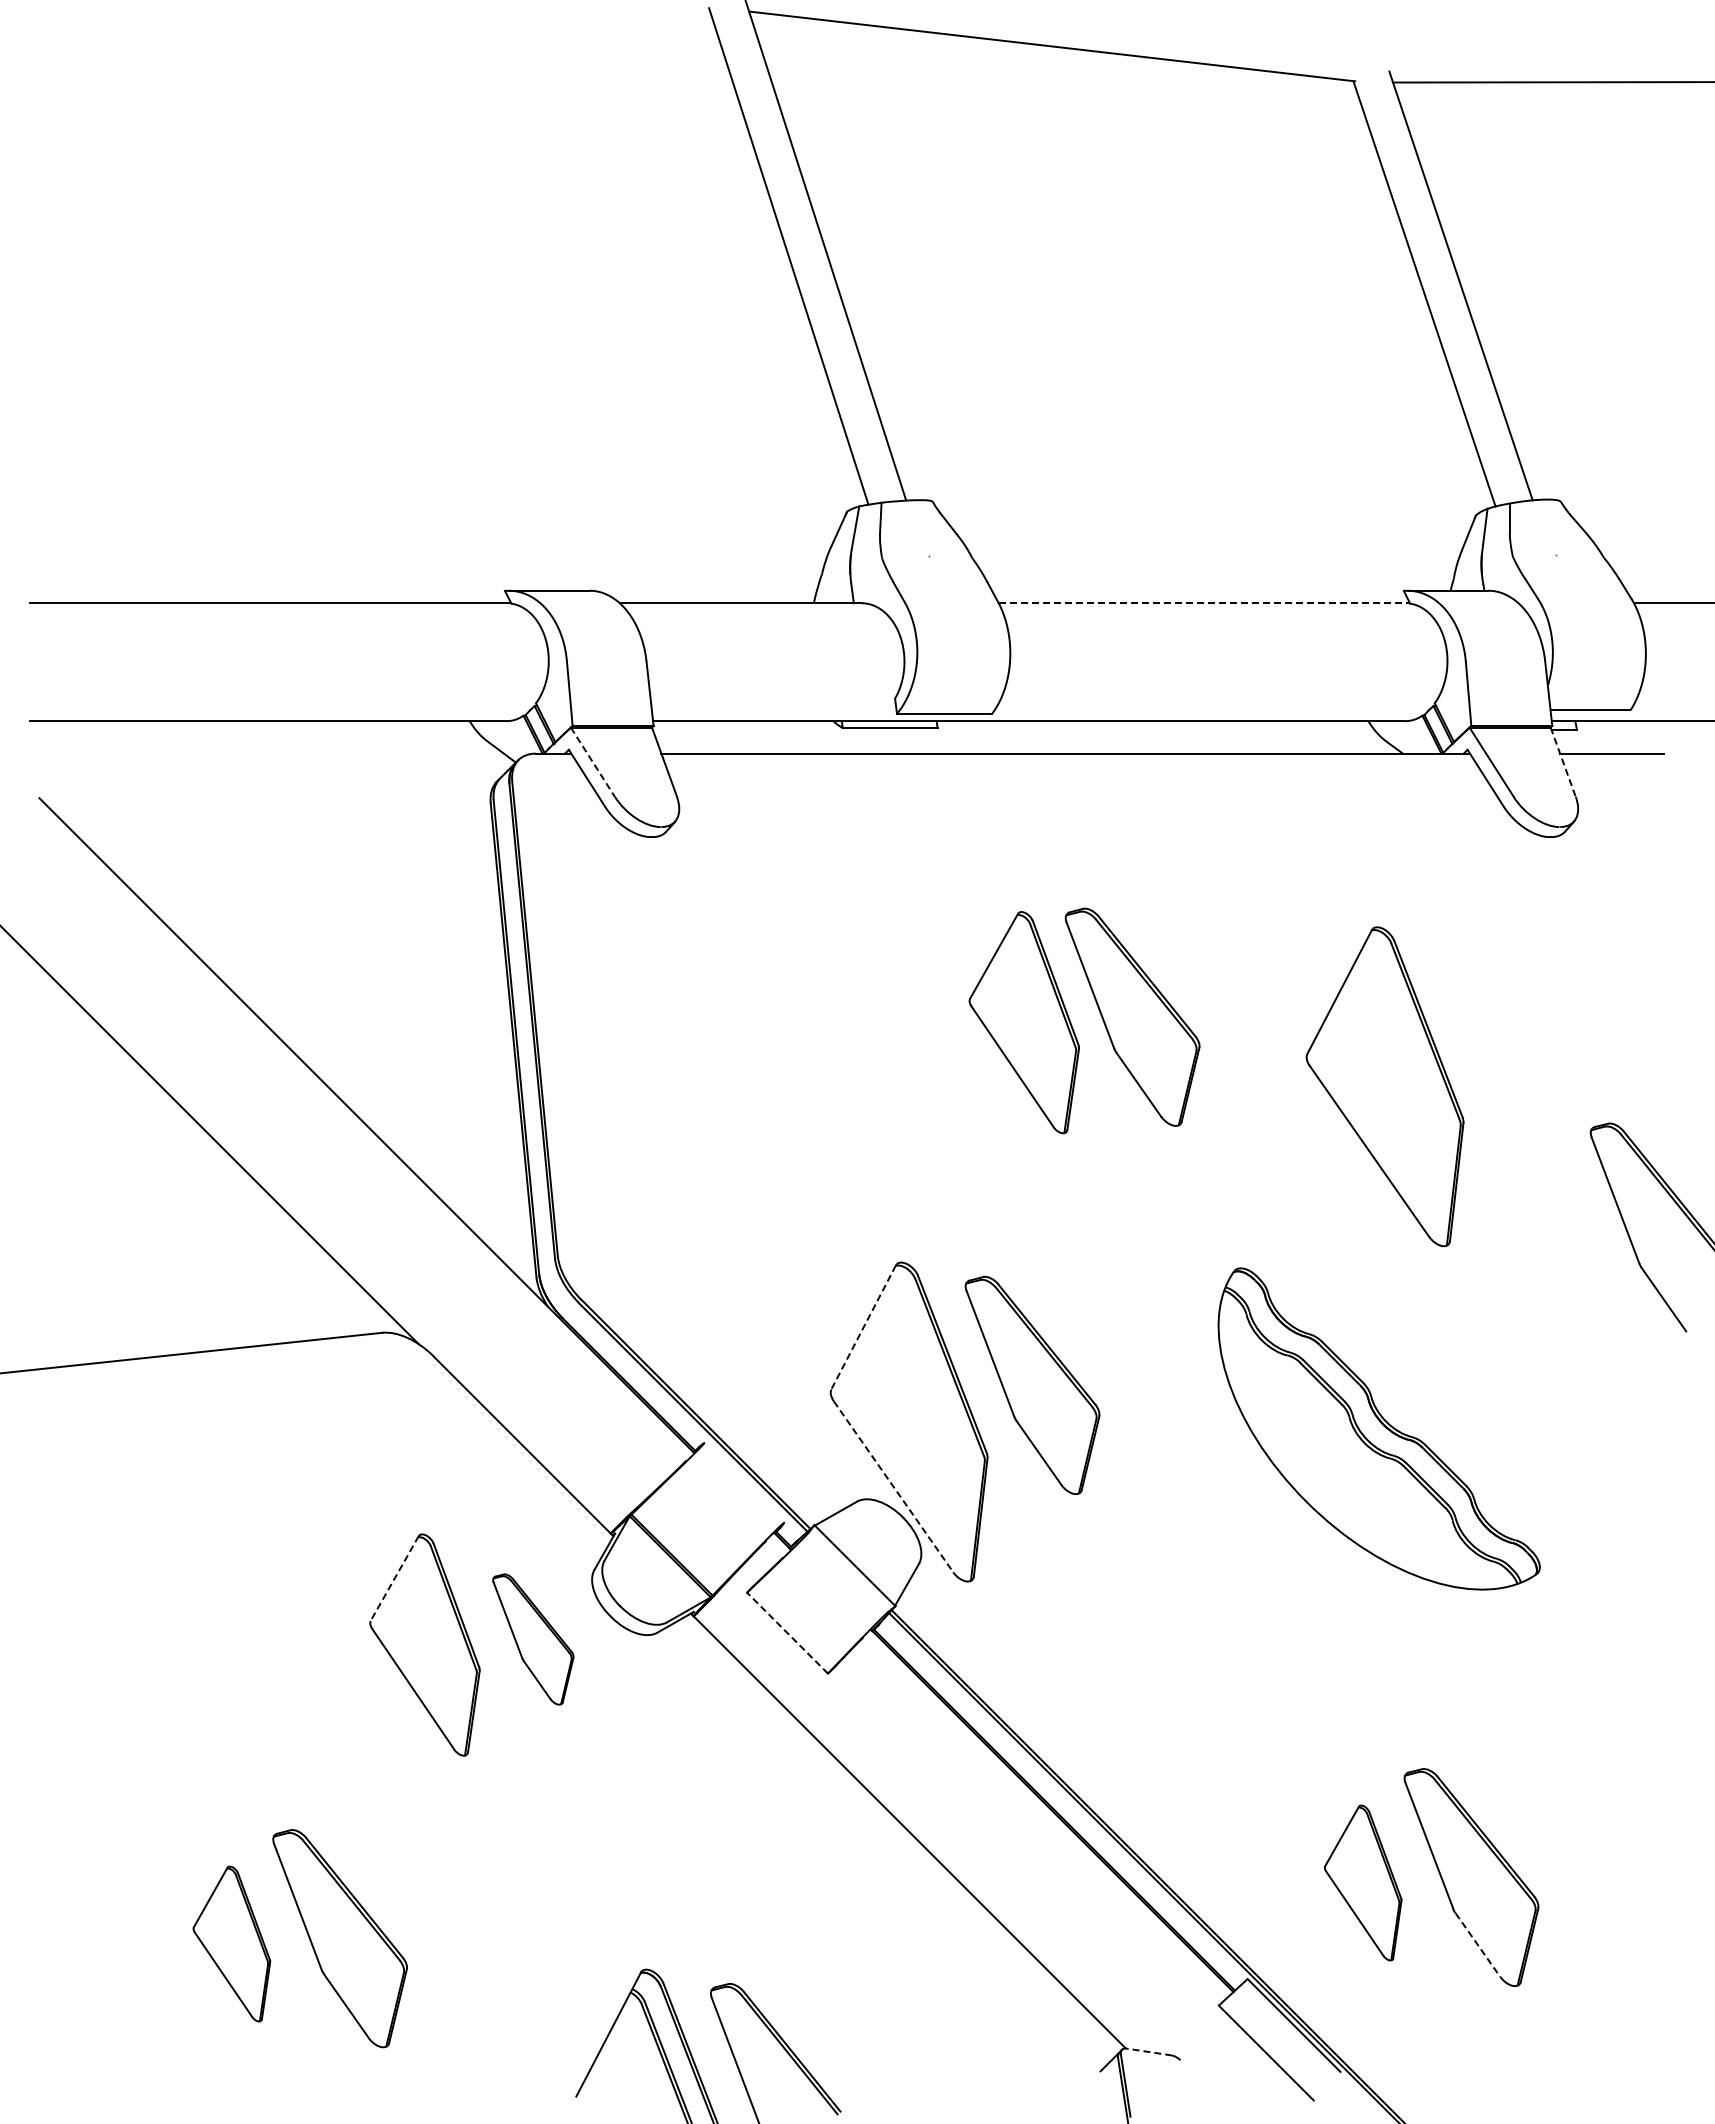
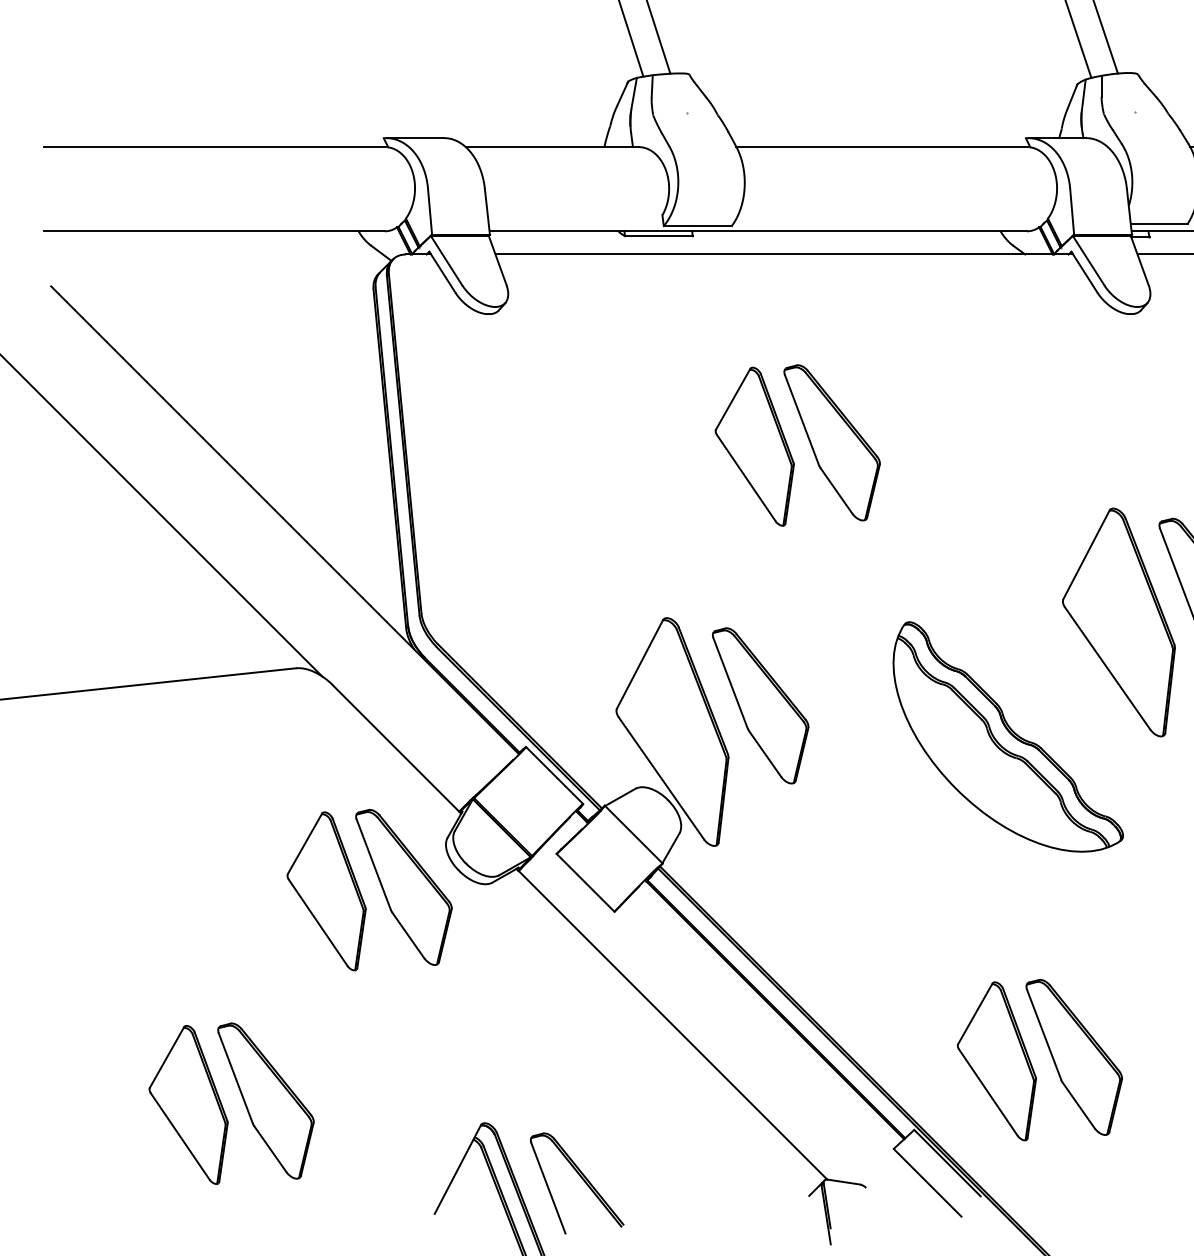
line: (1204, 603) -> (883, 147), dashed -> solid
line: (593, 762) -> (446, 260), dashed -> solid
line: (1563, 762) -> (1139, 260), dashed -> solid
part: (1384, 1086) -> (1118, 622), moved
line: (863, 1327) -> (639, 664), dashed -> solid
line: (744, 1482) -> (554, 775), added
line: (893, 1487) -> (661, 778), dashed -> solid
line: (394, 1578) -> (304, 843), dashed -> solid
line: (787, 1632) -> (585, 882), dashed -> solid
part: (533, 1639) -> (404, 887), size x1.67
part: (1362, 1882) -> (996, 1060), size x1.43
part: (231, 1943) -> (188, 1104), size x1.43
line: (1477, 1945) -> (1078, 1105), dashed -> solid
line: (1149, 2052) -> (844, 1182), dashed -> solid

